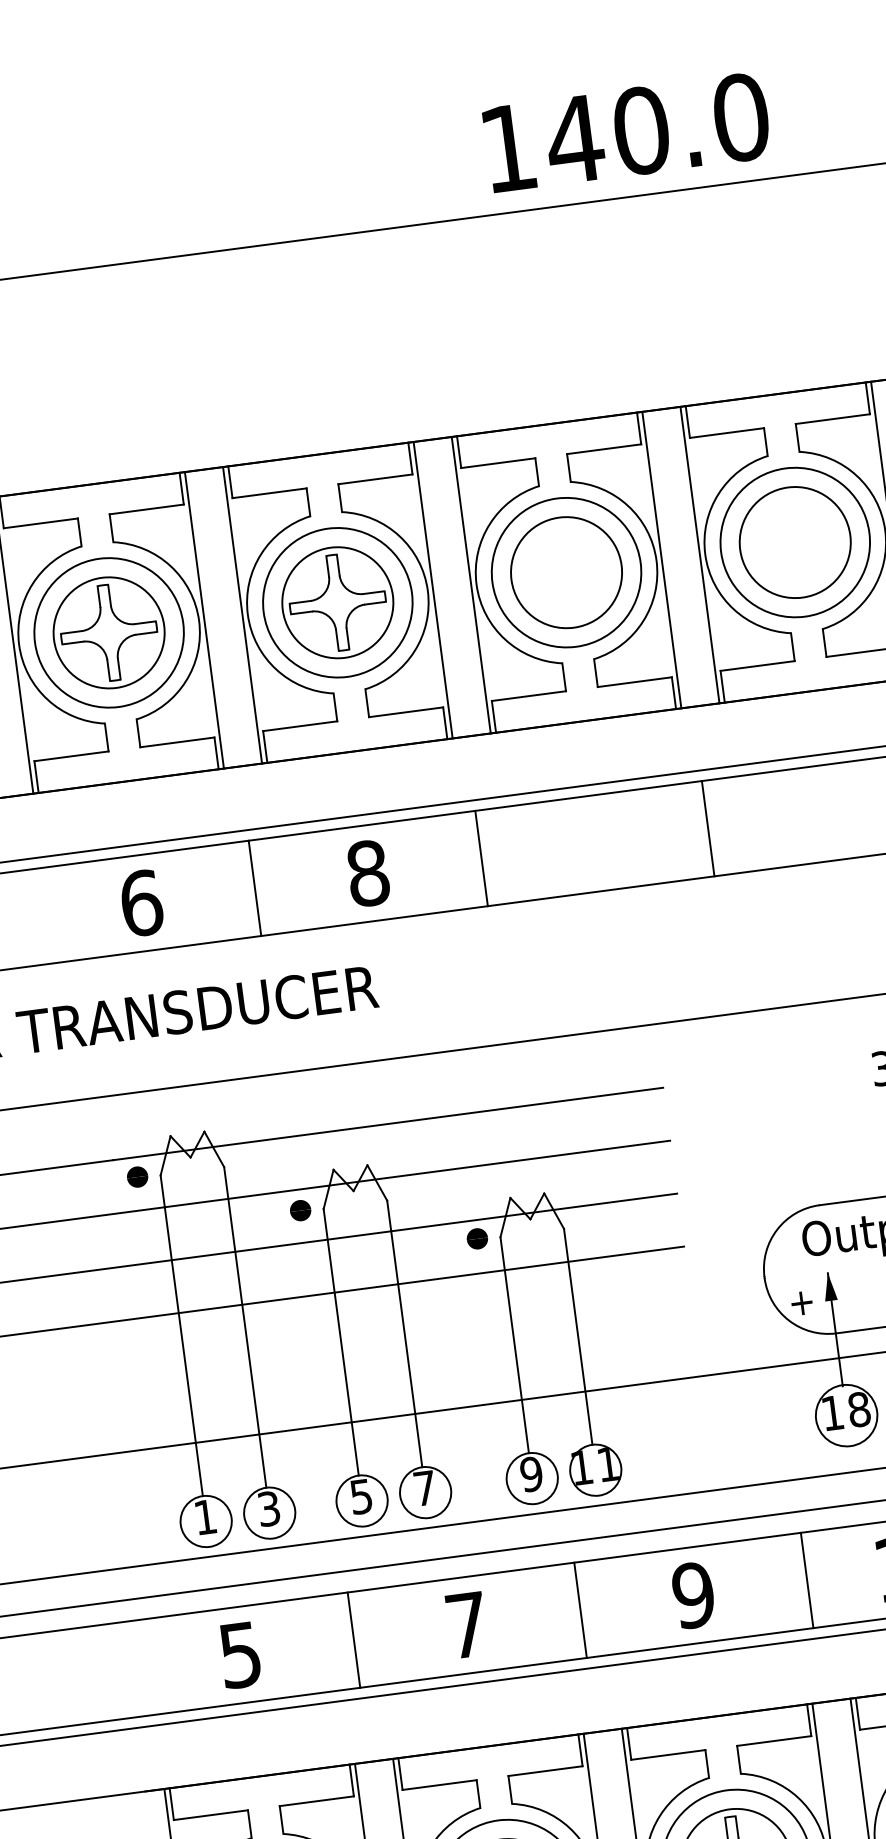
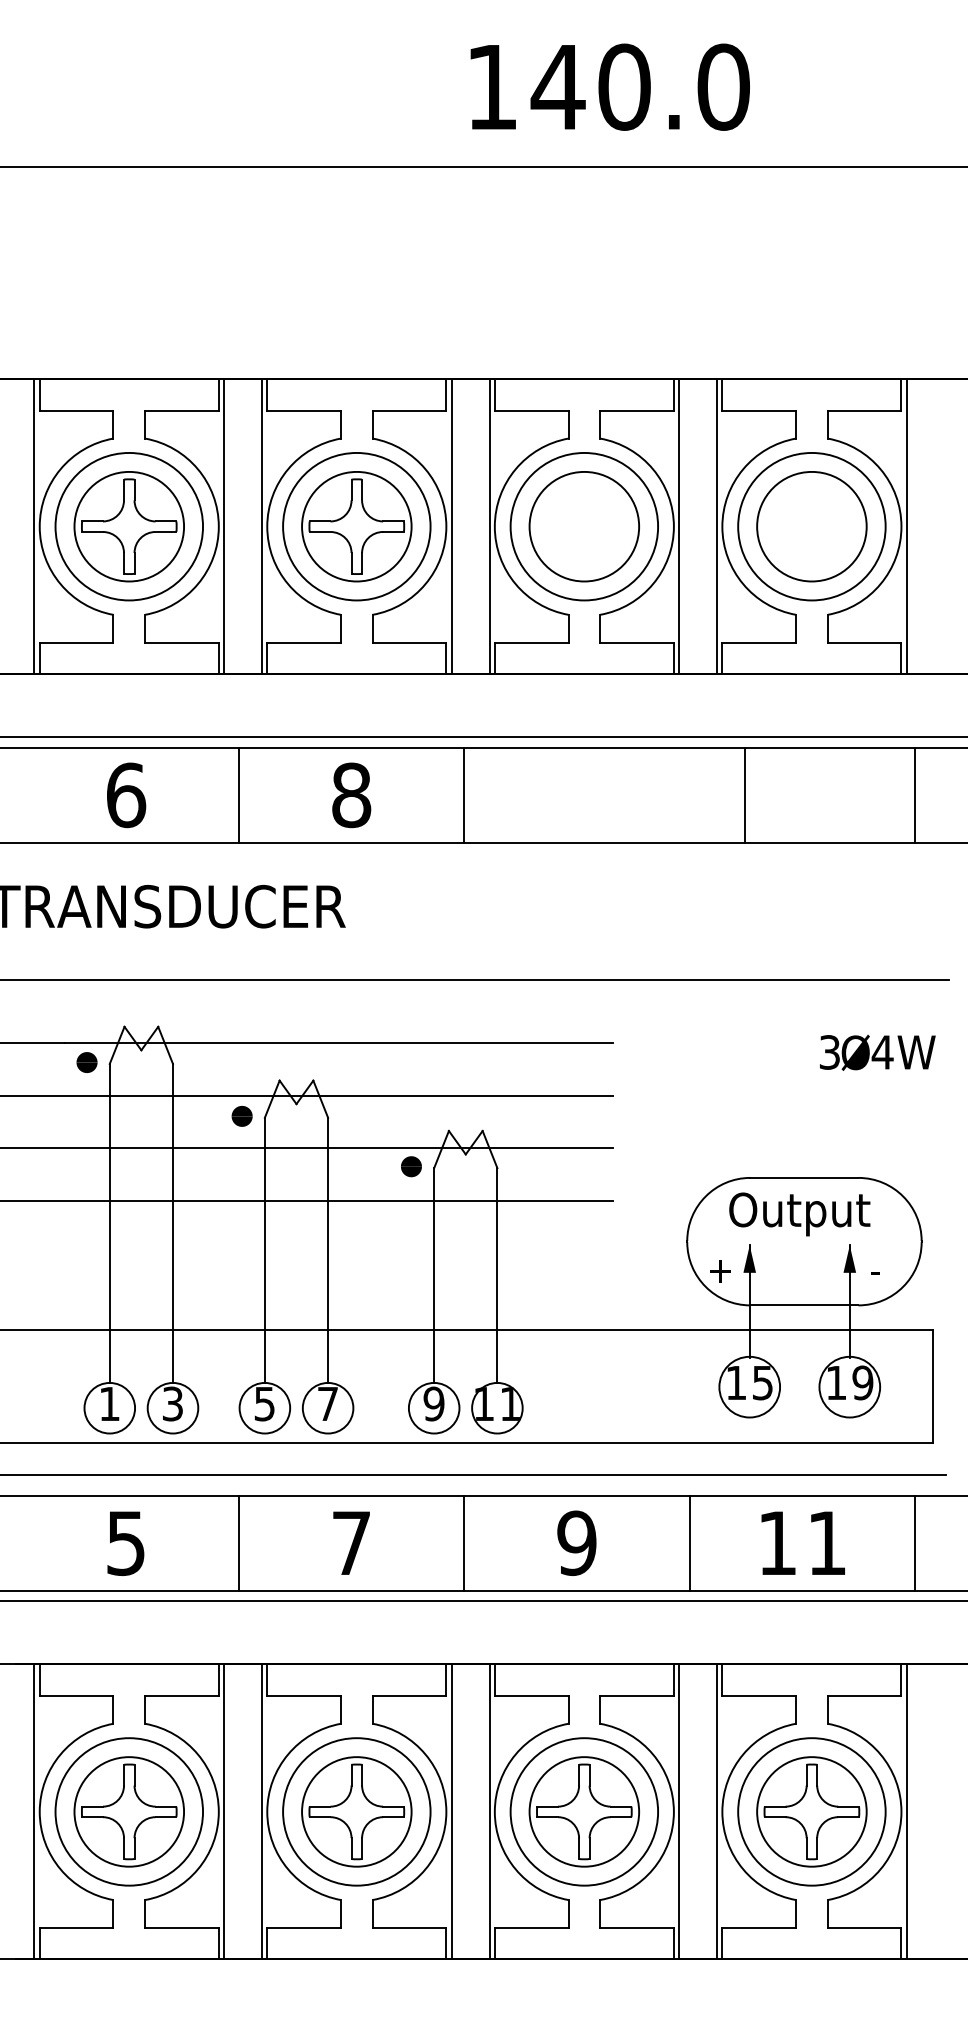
text: (626, 132) -> (609, 86), moved
line: (707, 827) -> (744, 794), moved
text: (858, 1409) -> (762, 1382), 18 -> 15

